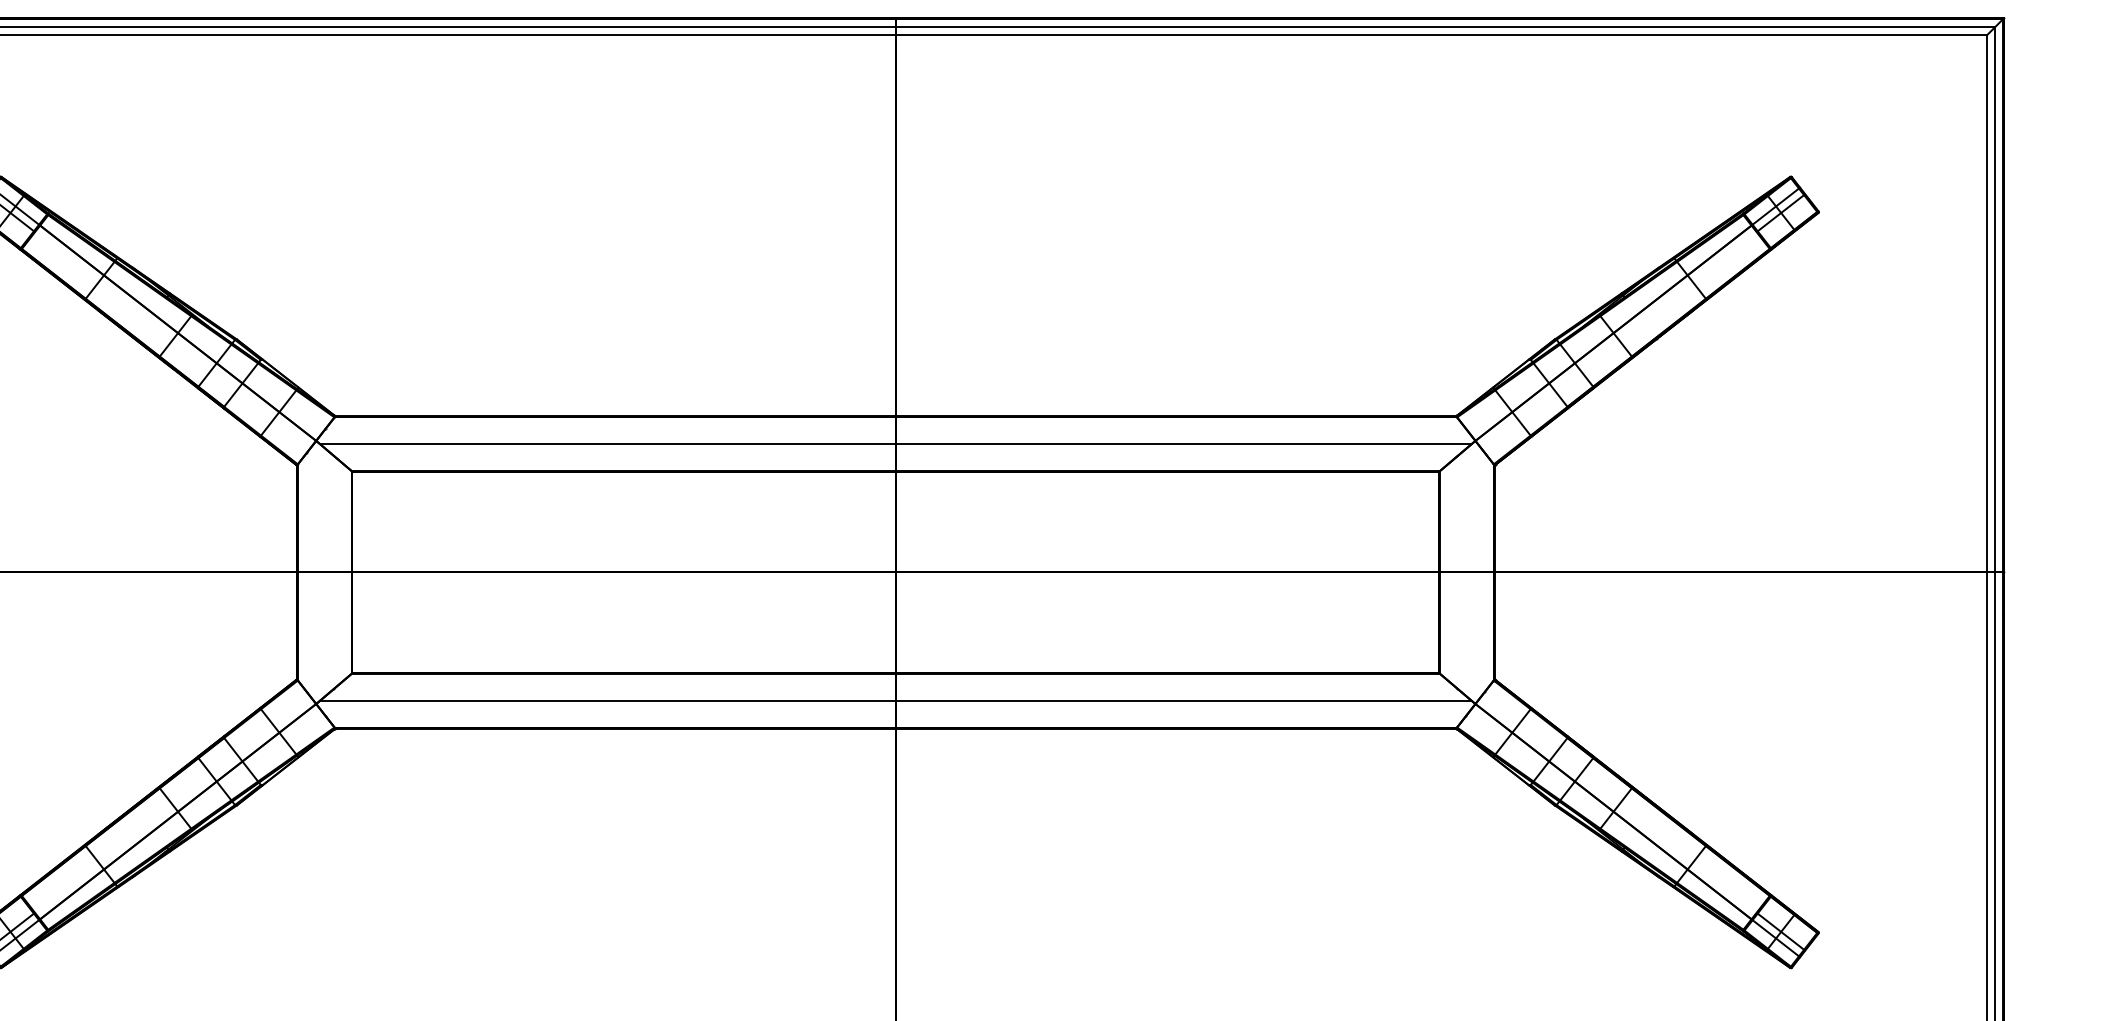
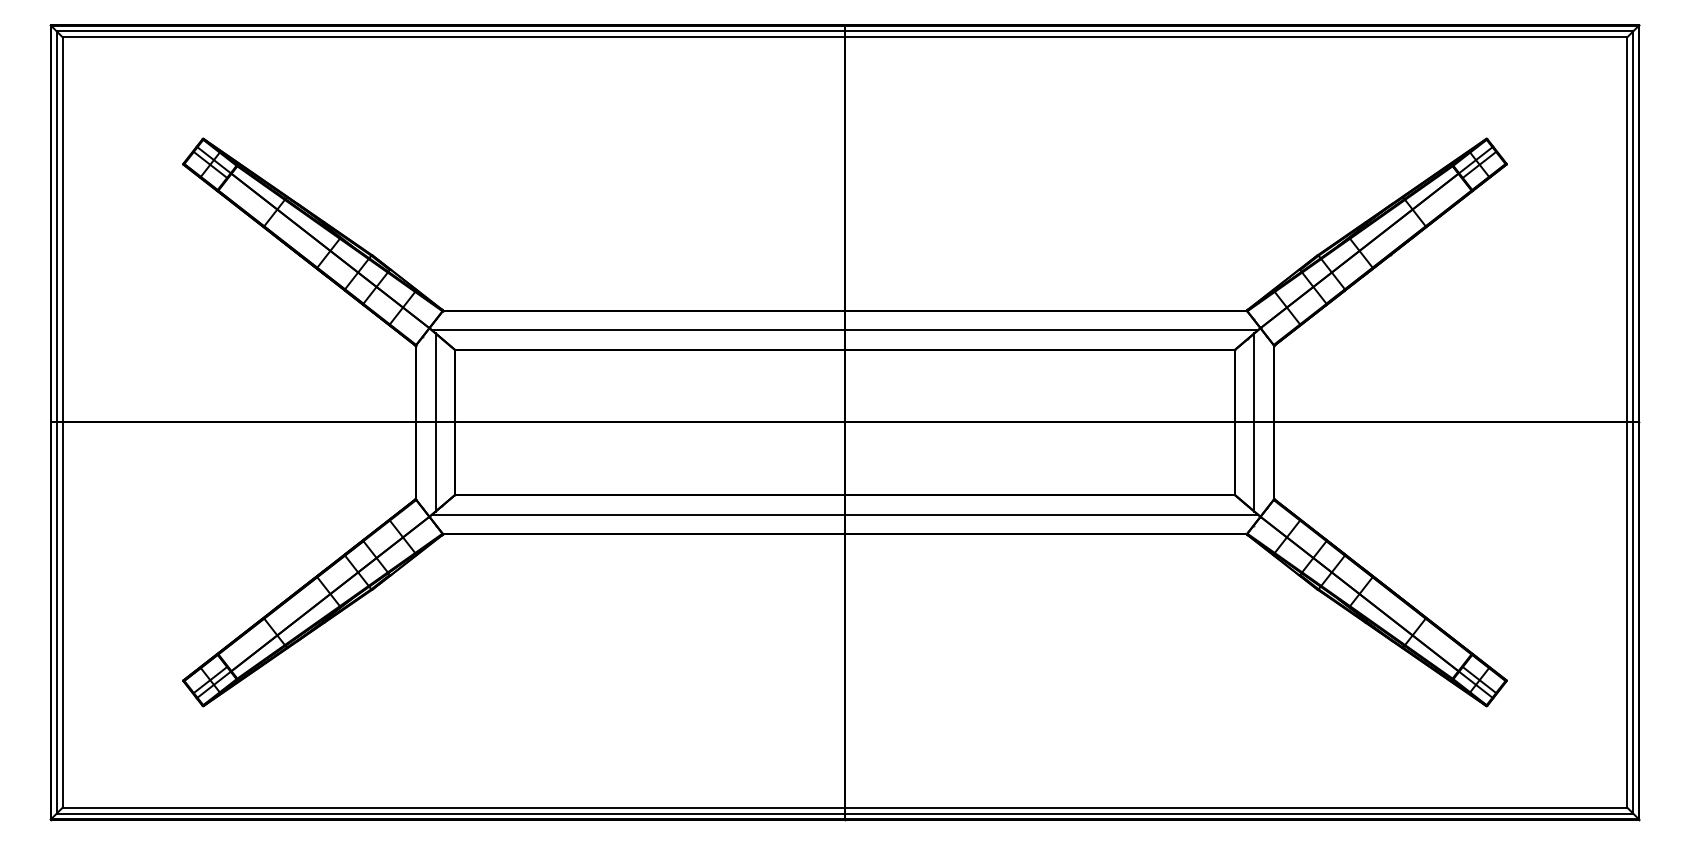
line: (324, 572) -> (435, 422), added
line: (1467, 572) -> (1254, 422), added

